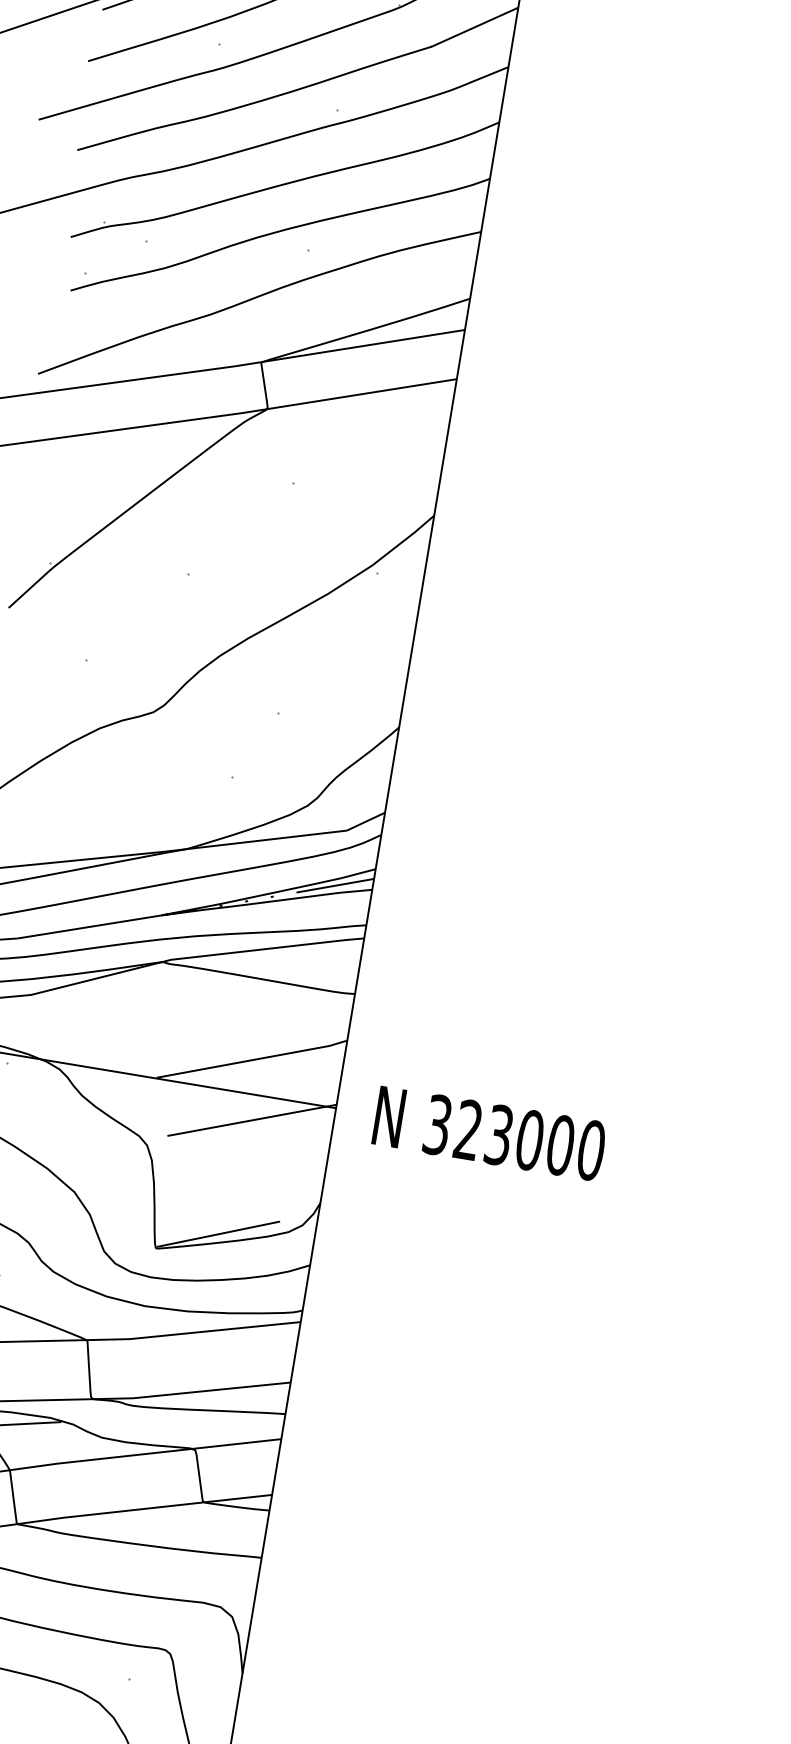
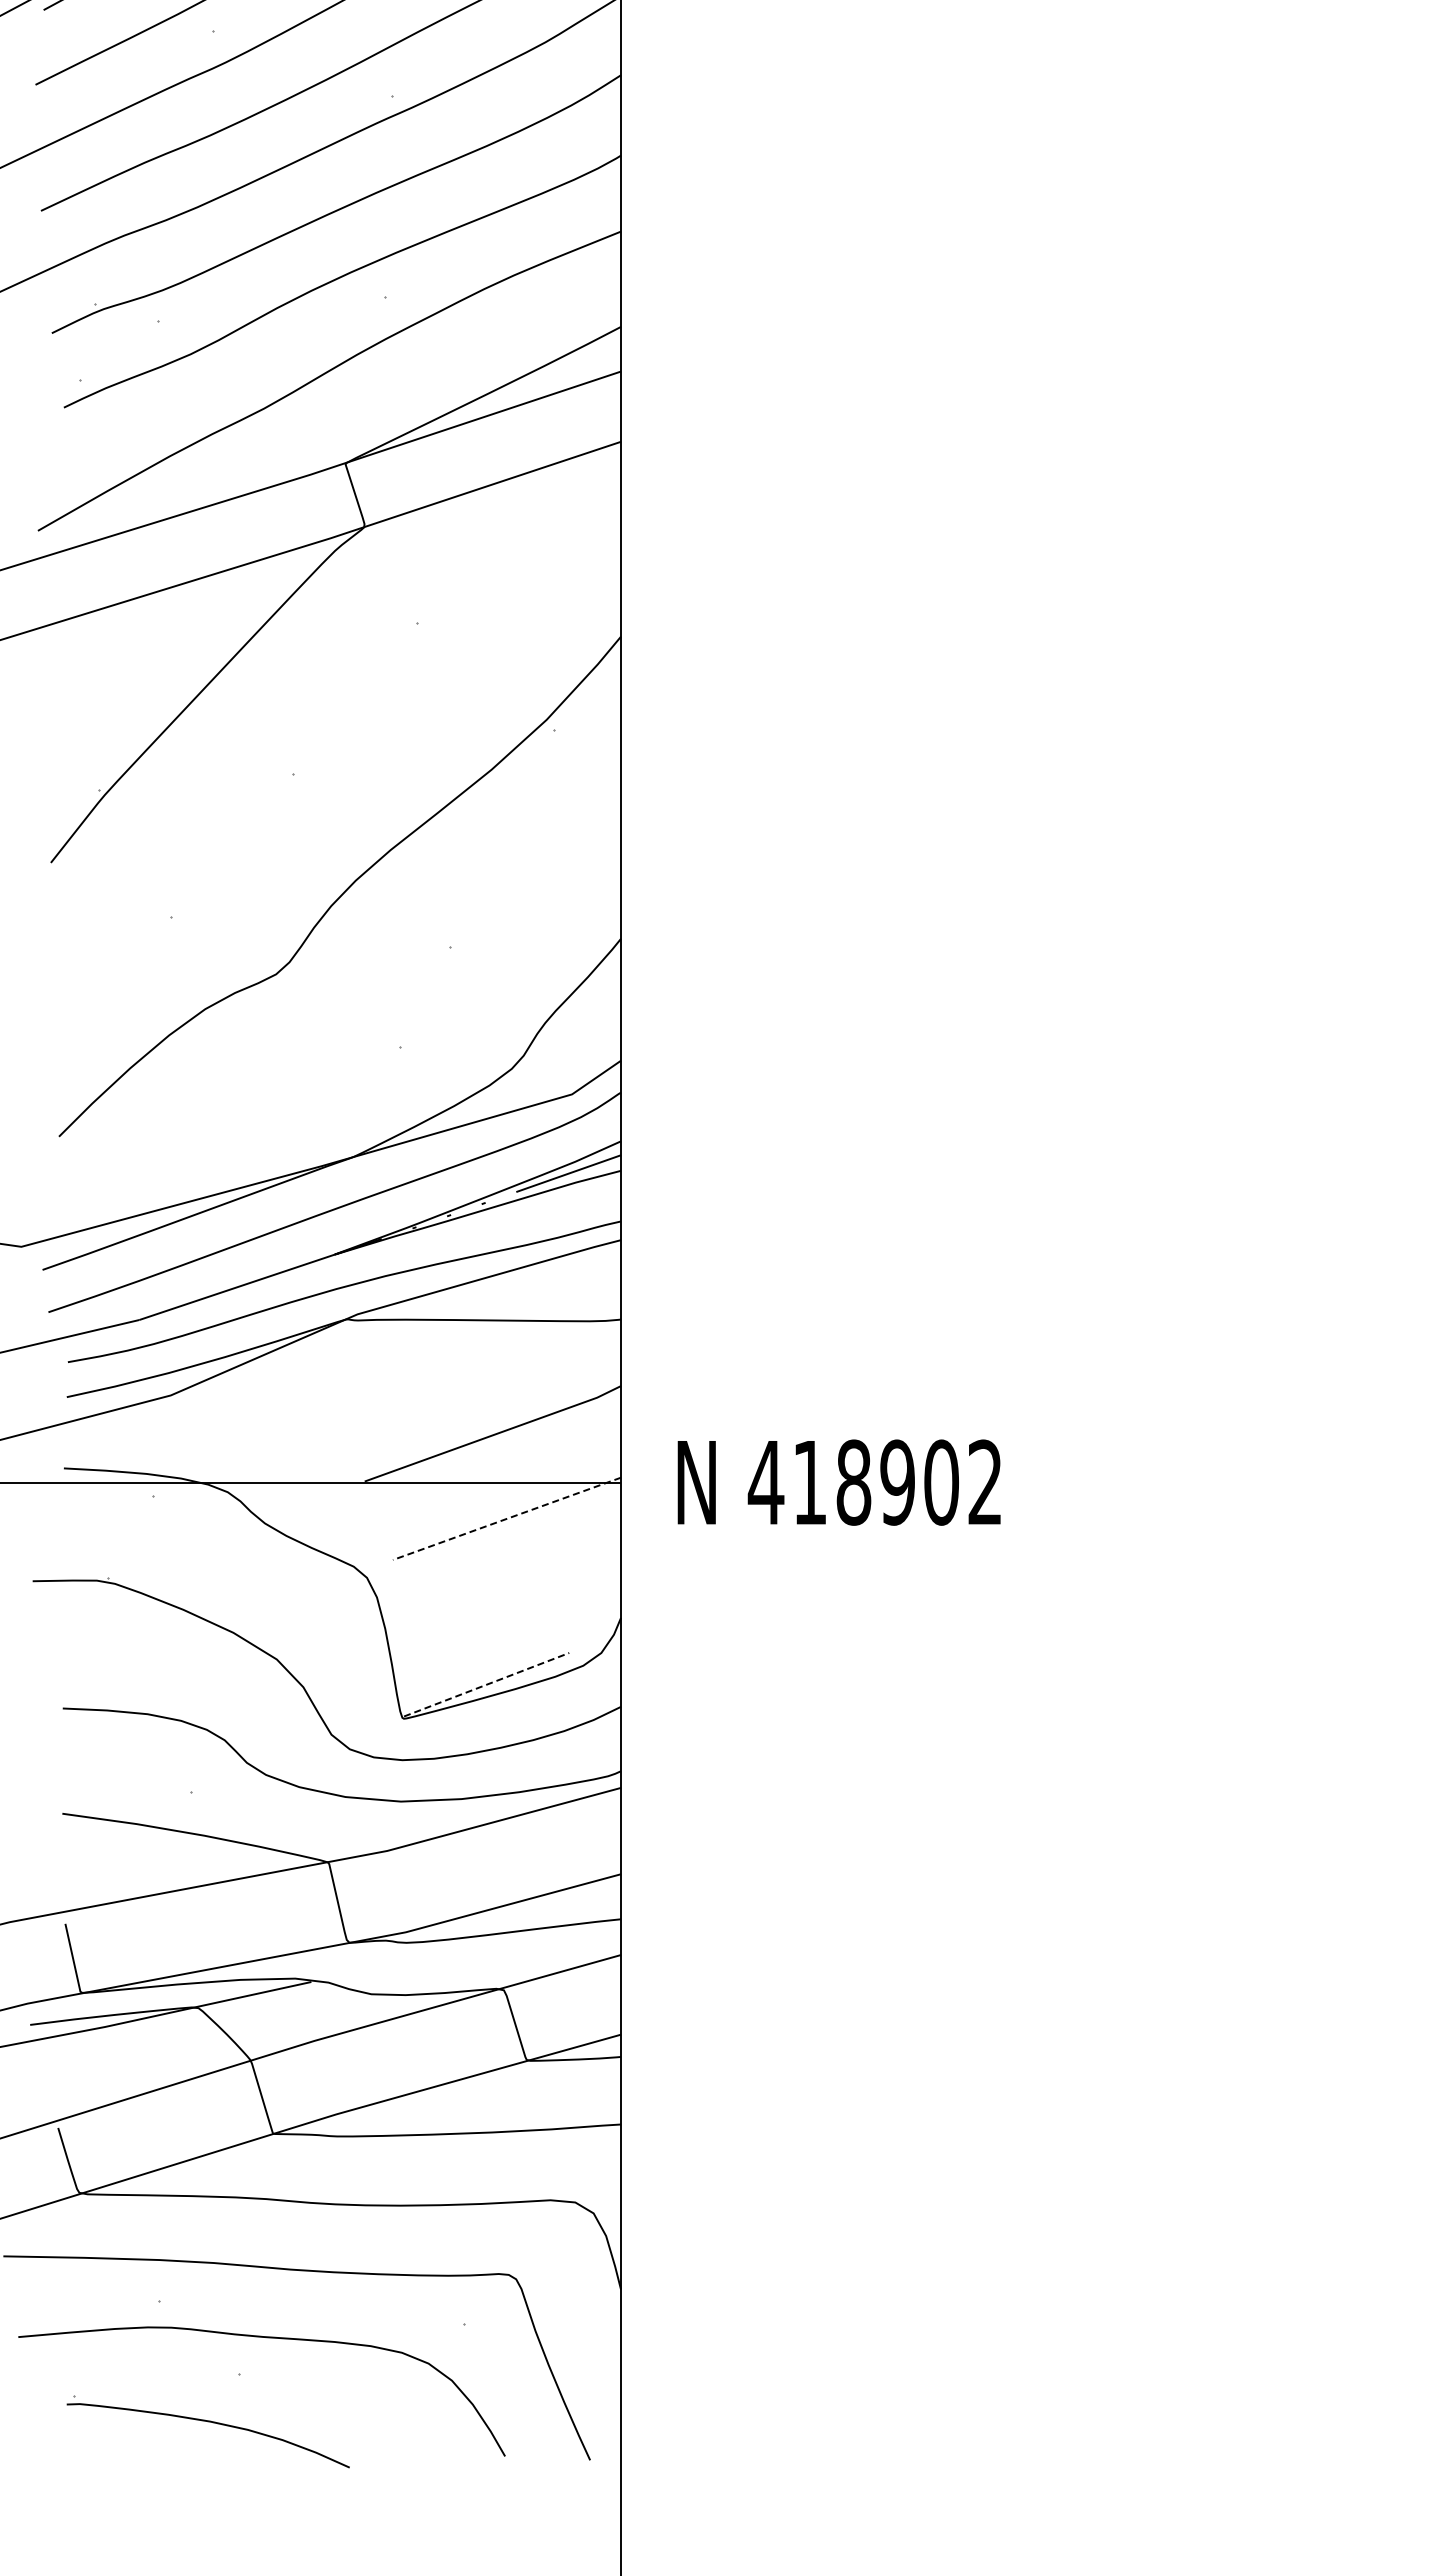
line: (251, 1120) -> (506, 1519), solid -> dashed
text: (513, 1137) -> (874, 1482), 323000 -> 418902
line: (219, 1234) -> (487, 1684), solid -> dashed

